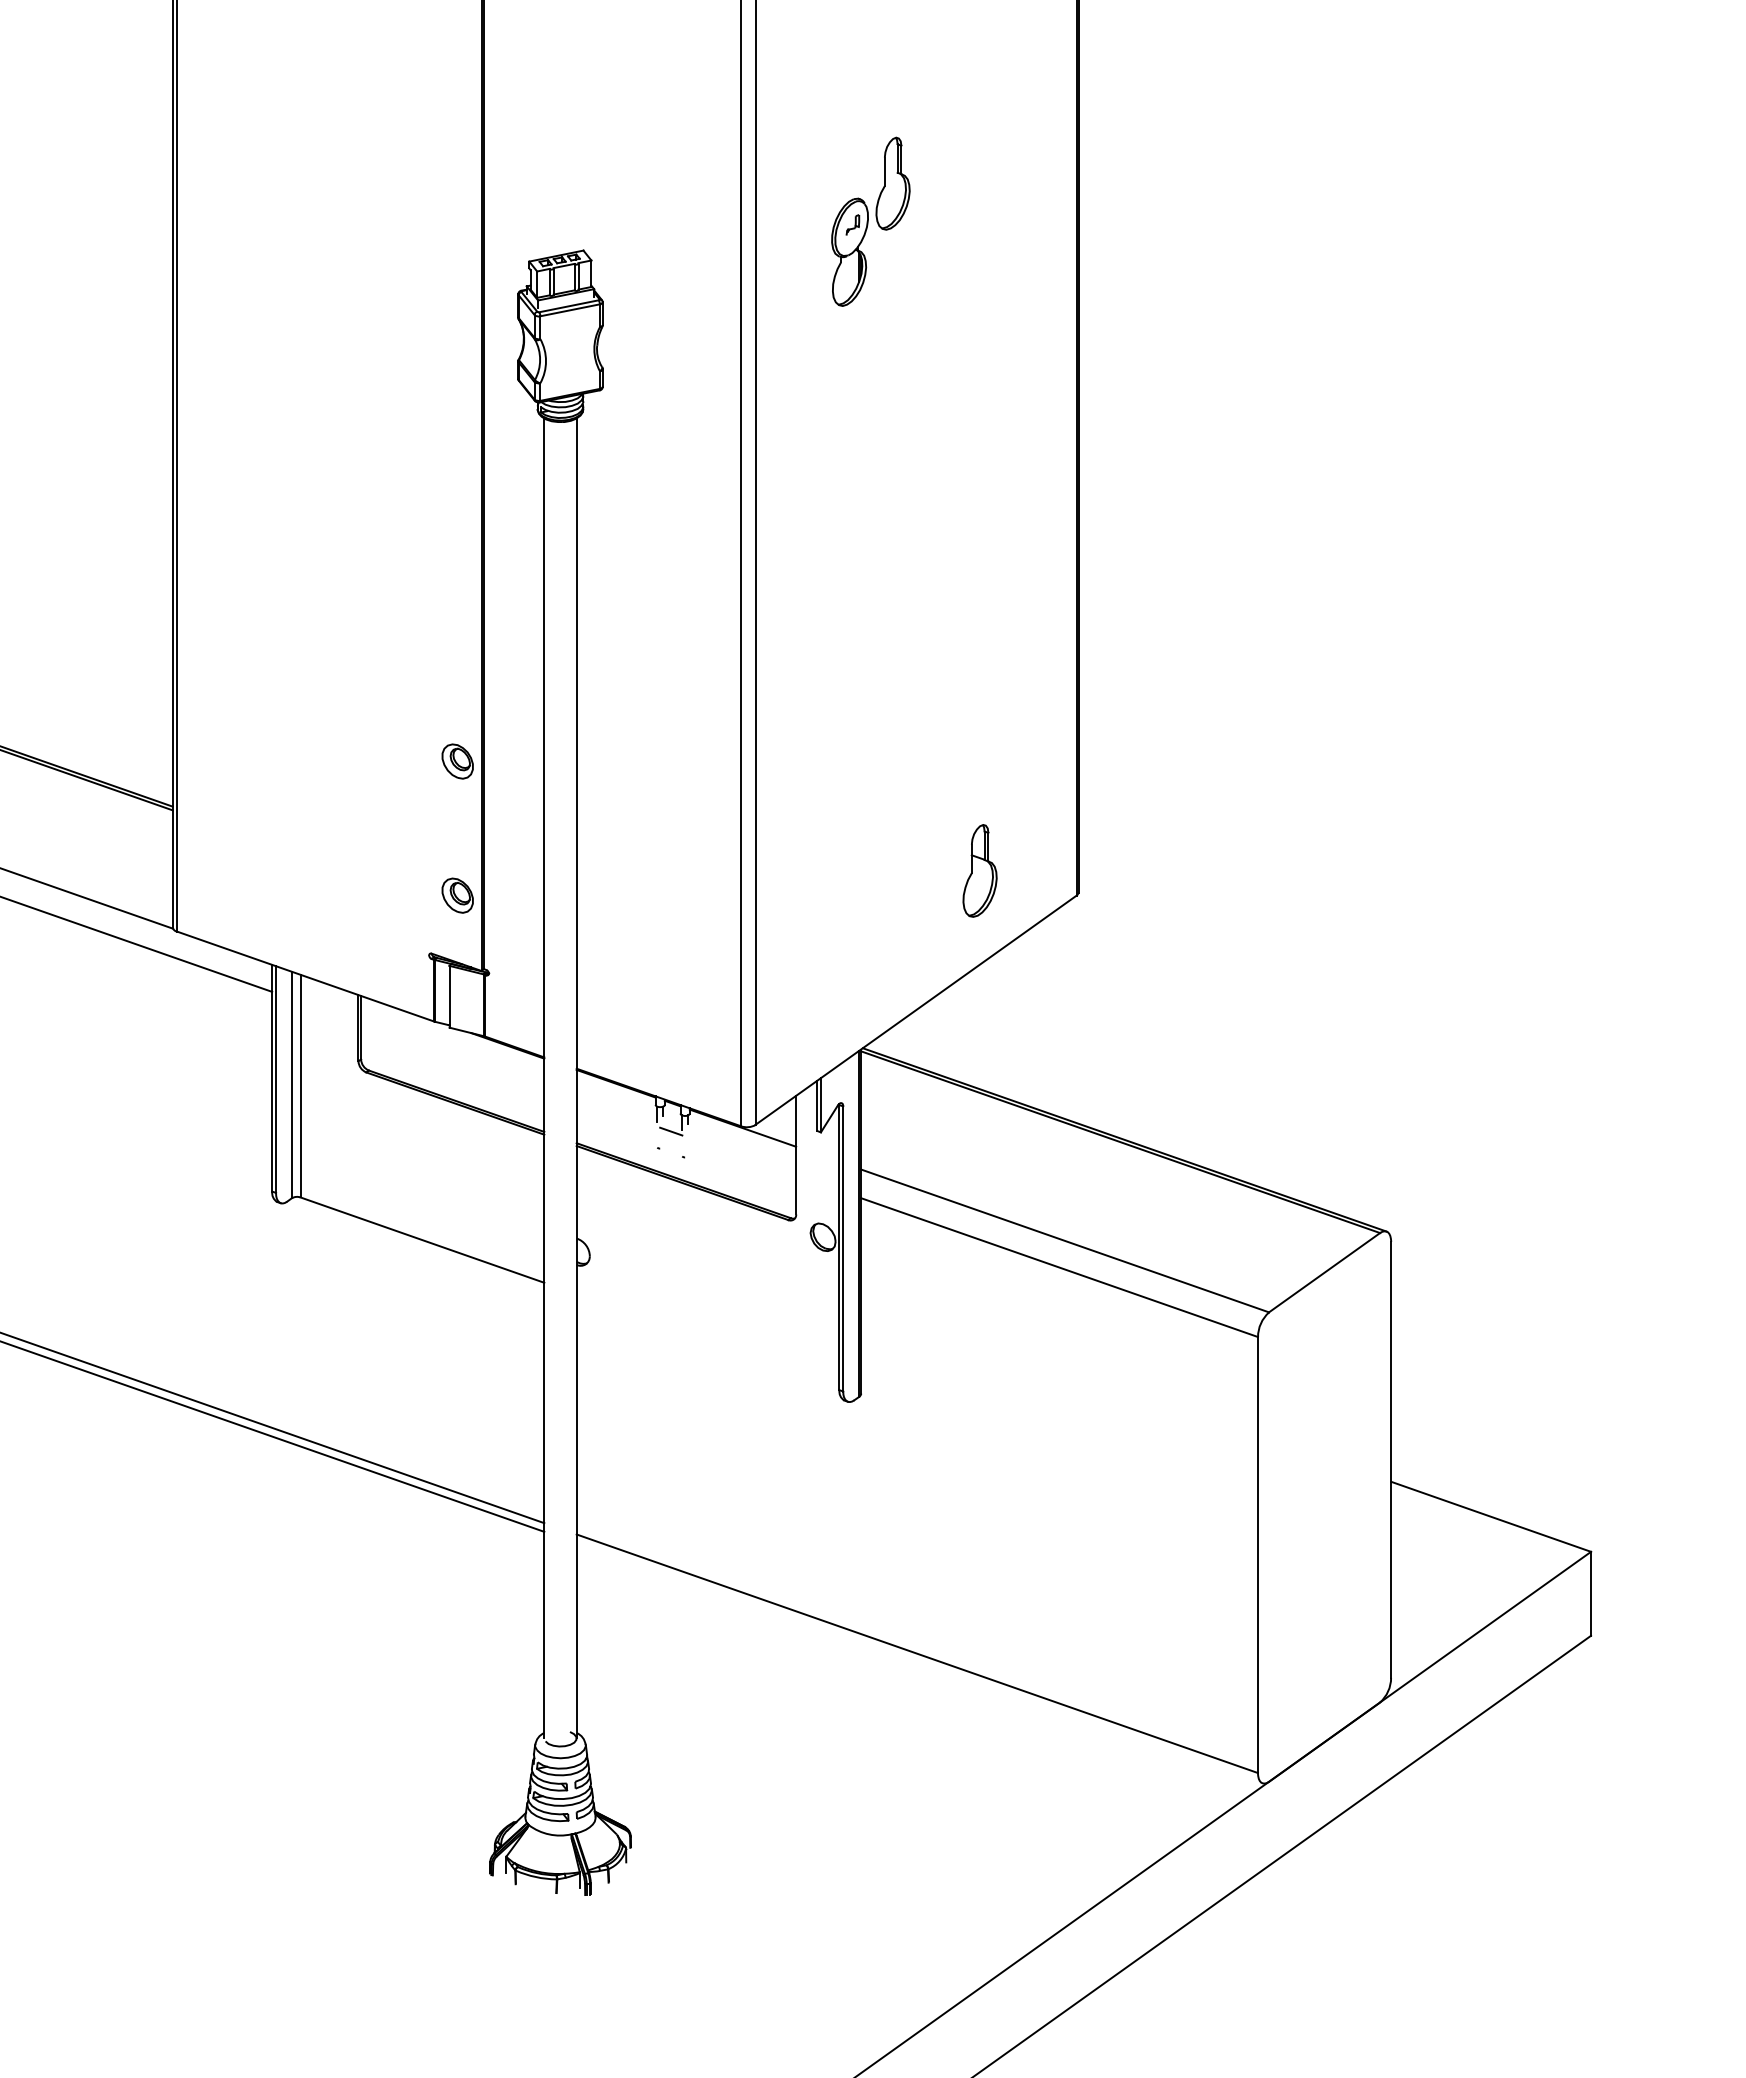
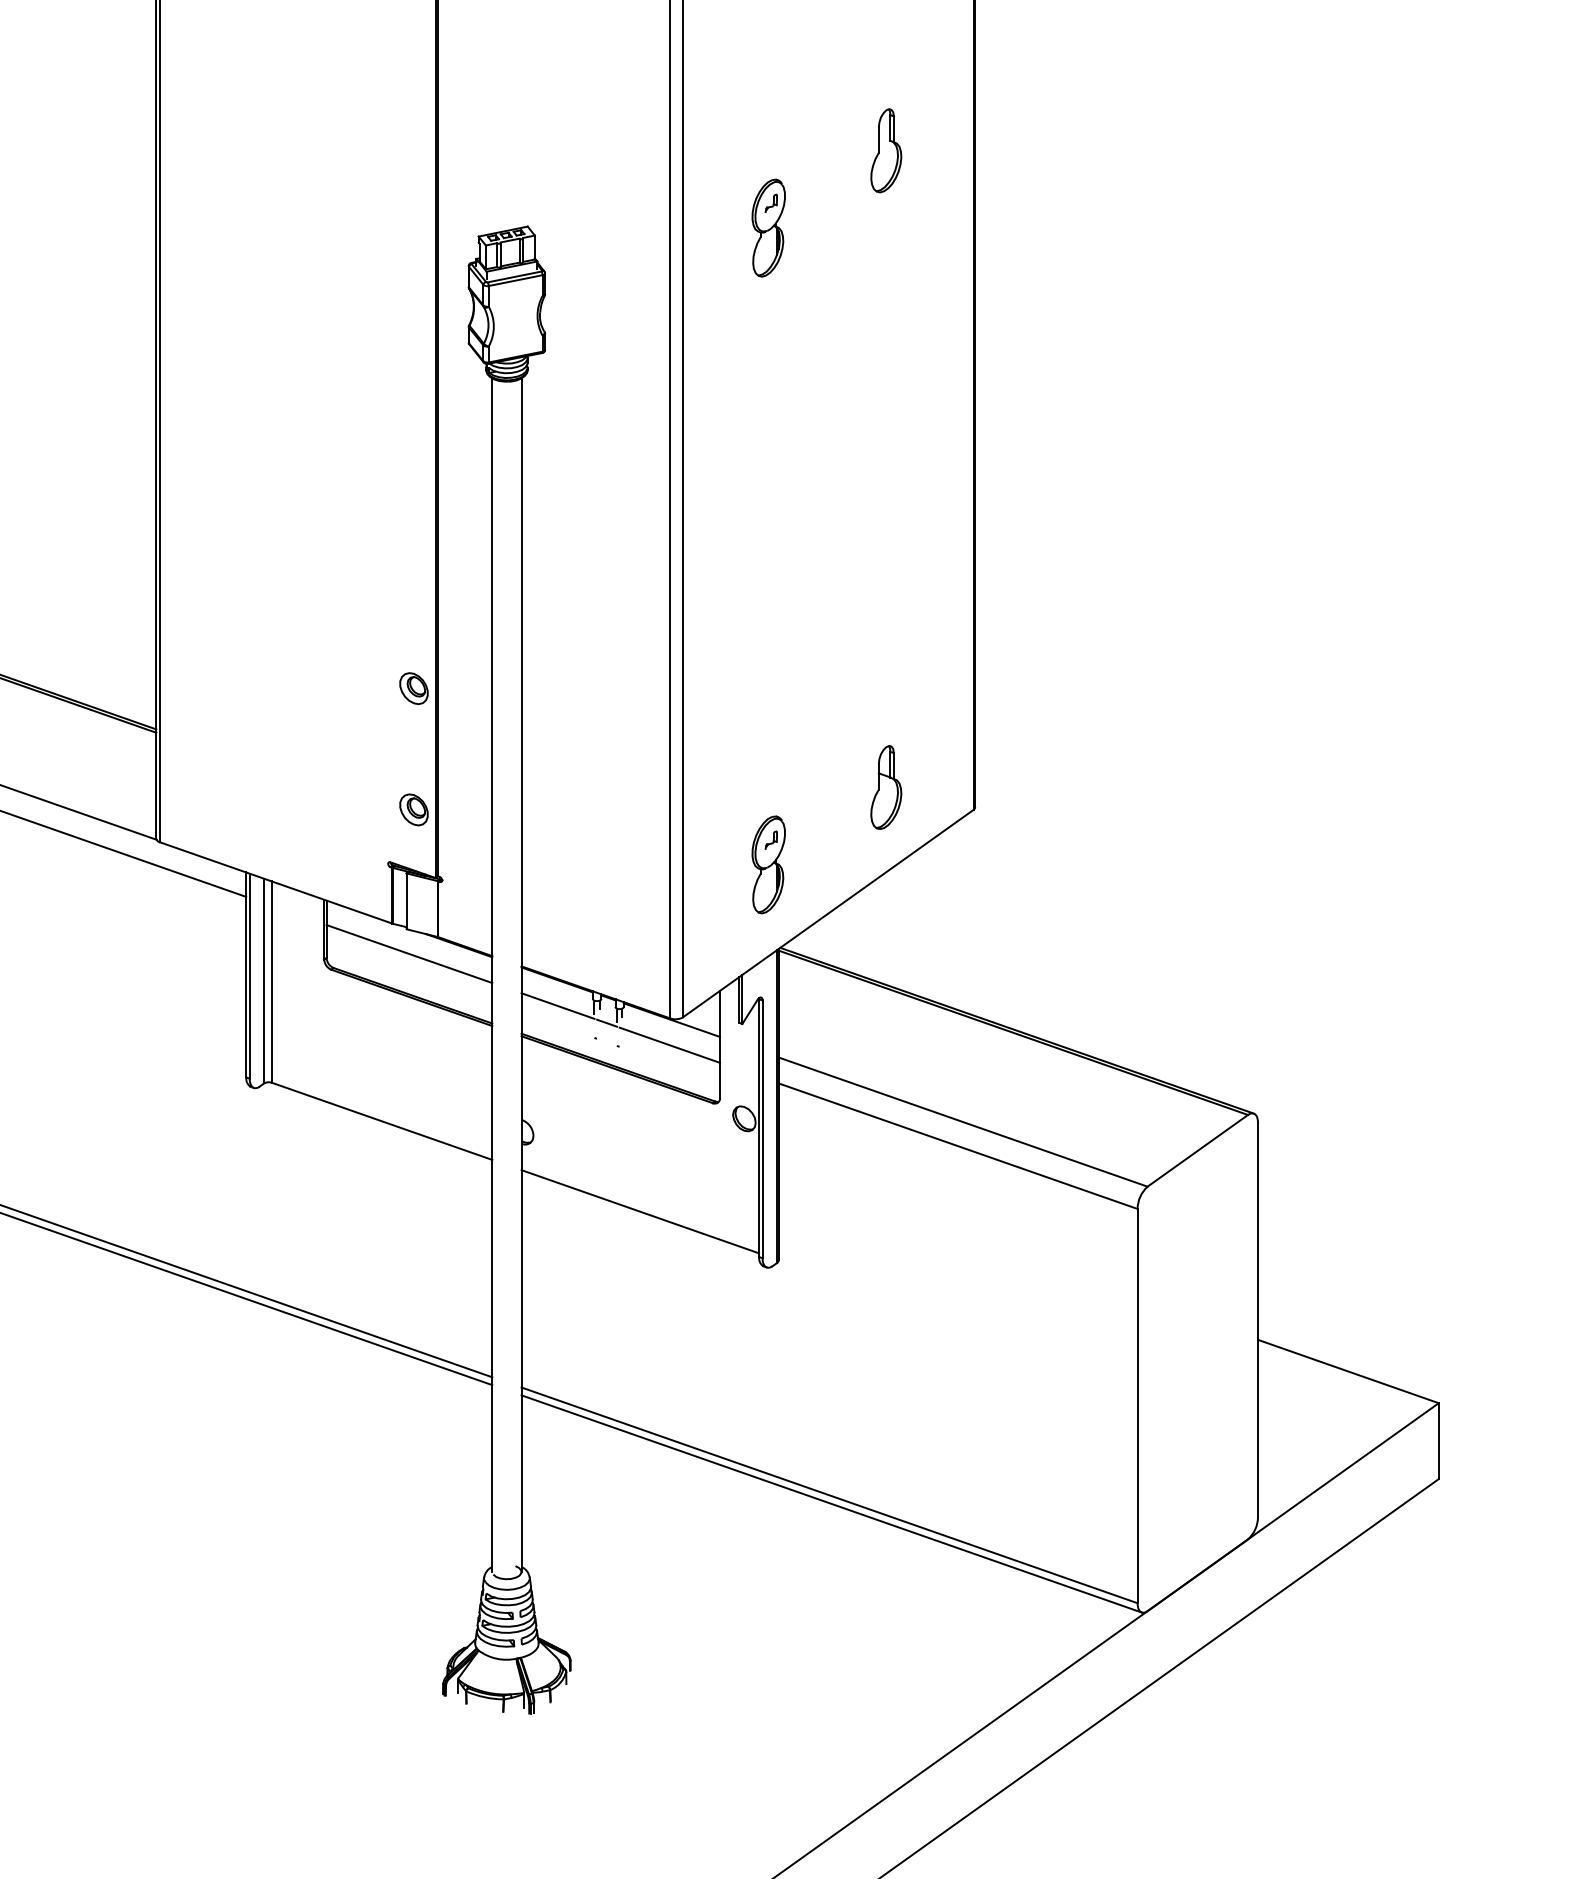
part: (892, 183) -> (885, 150), moved
part: (849, 956) -> (768, 864), added
line: (452, 1055) -> (409, 954), added
line: (616, 1112) -> (557, 1005), added
line: (740, 1155) -> (669, 1044), added
line: (707, 1340) -> (639, 1212), added
line: (919, 1663) -> (831, 1504), added

